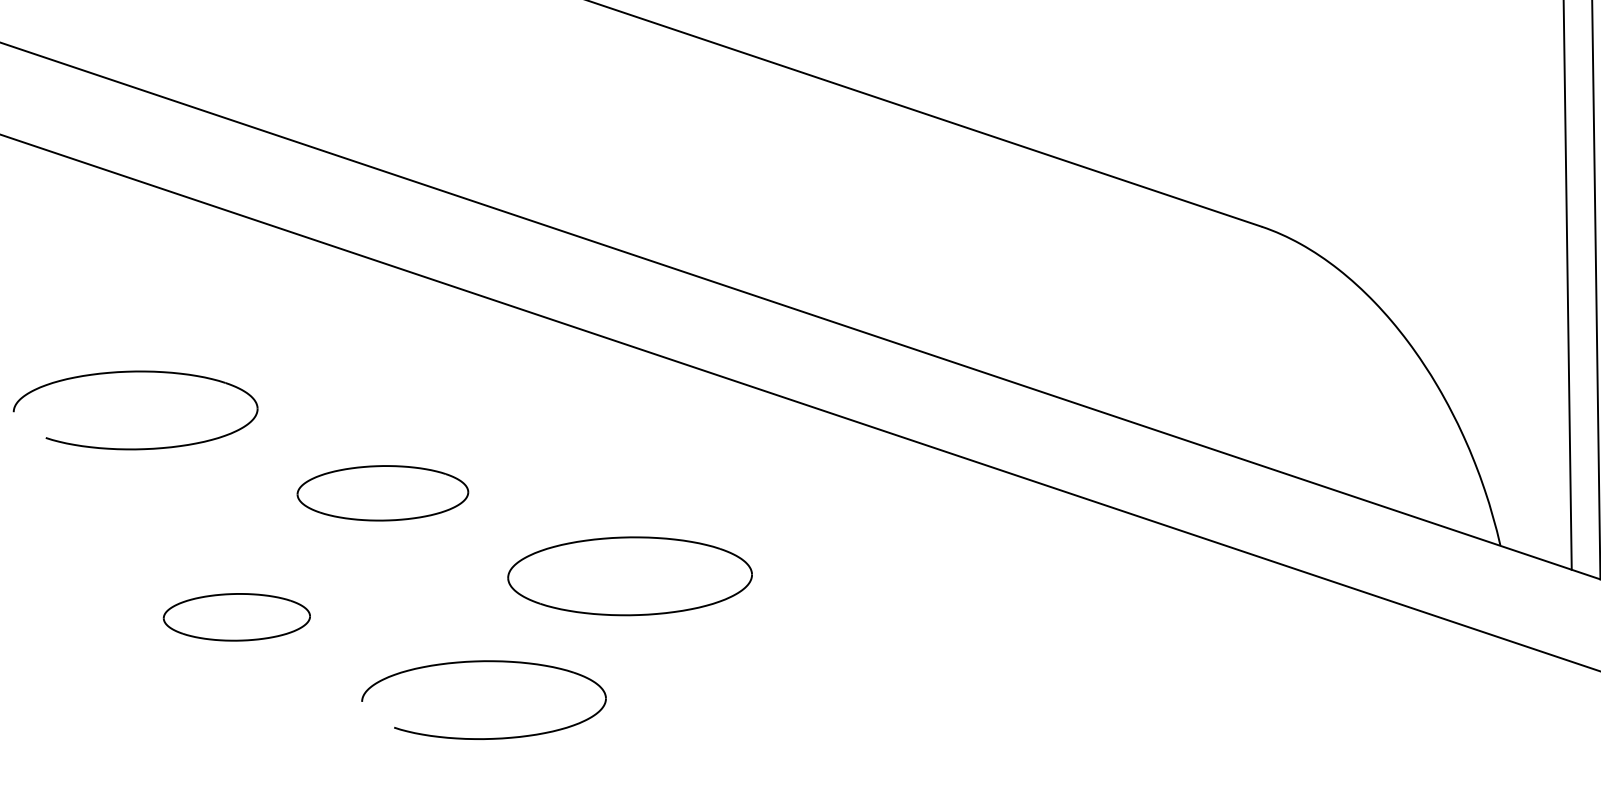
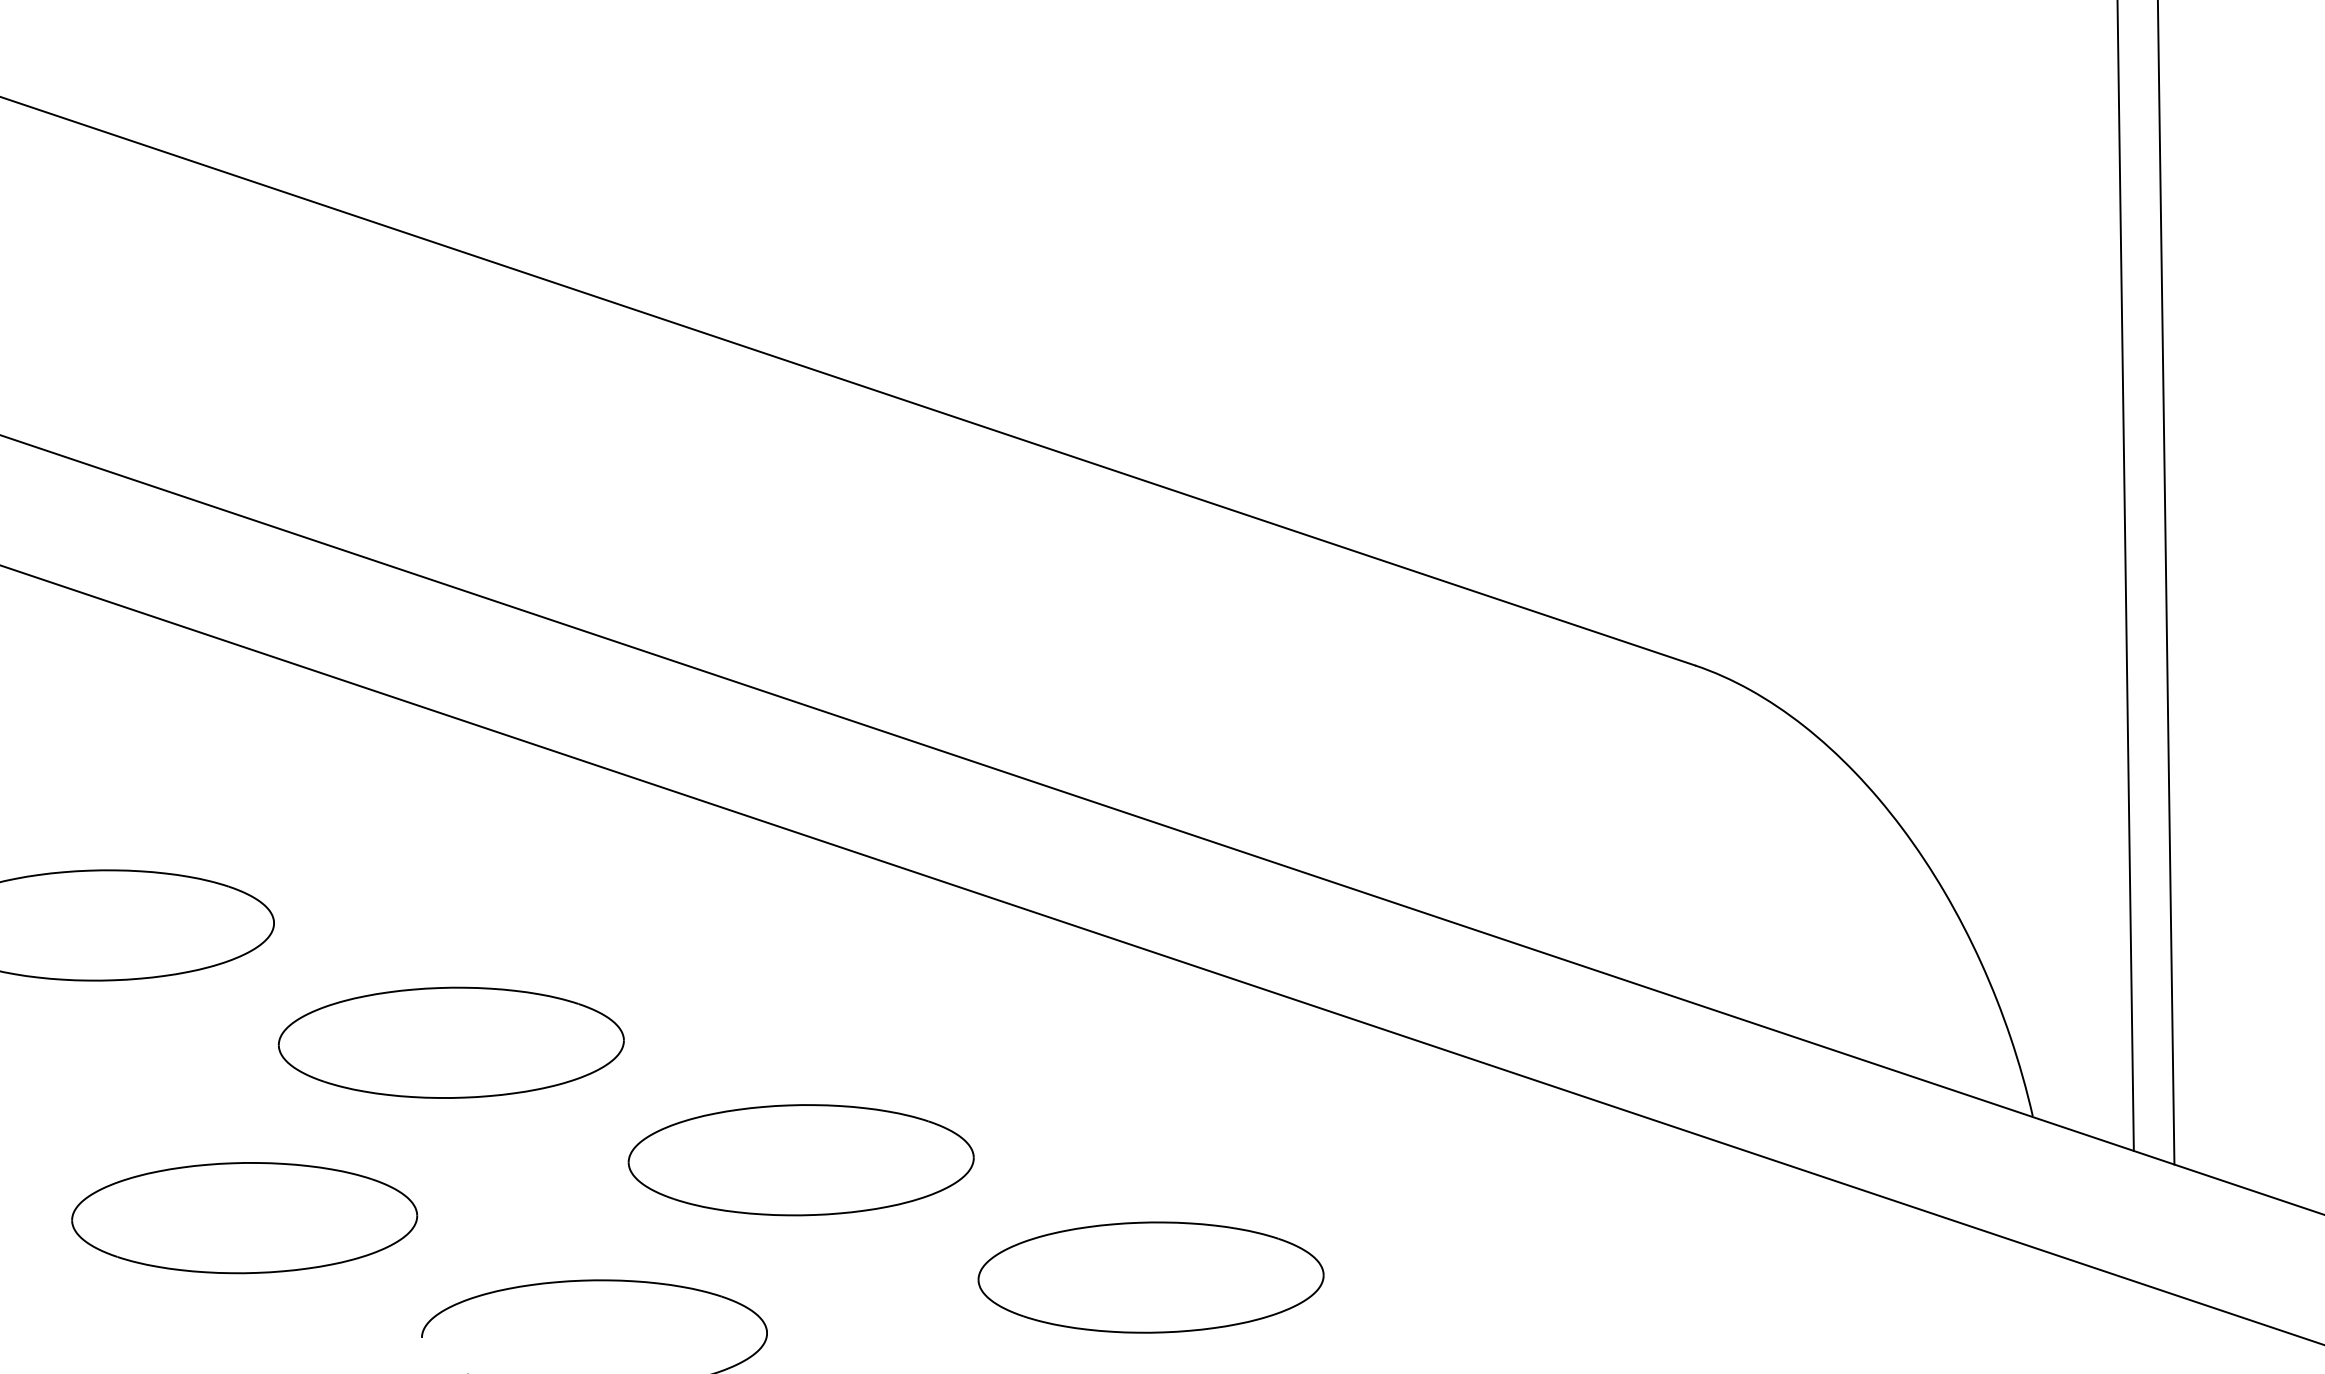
part: (382, 493) -> (451, 1042), size x1.43
part: (236, 617) -> (244, 1218), size x1.67
part: (876, 659) -> (1150, 1277), added

